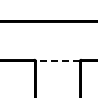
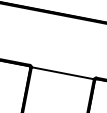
line: (57, 61) -> (62, 73), dashed -> solid

